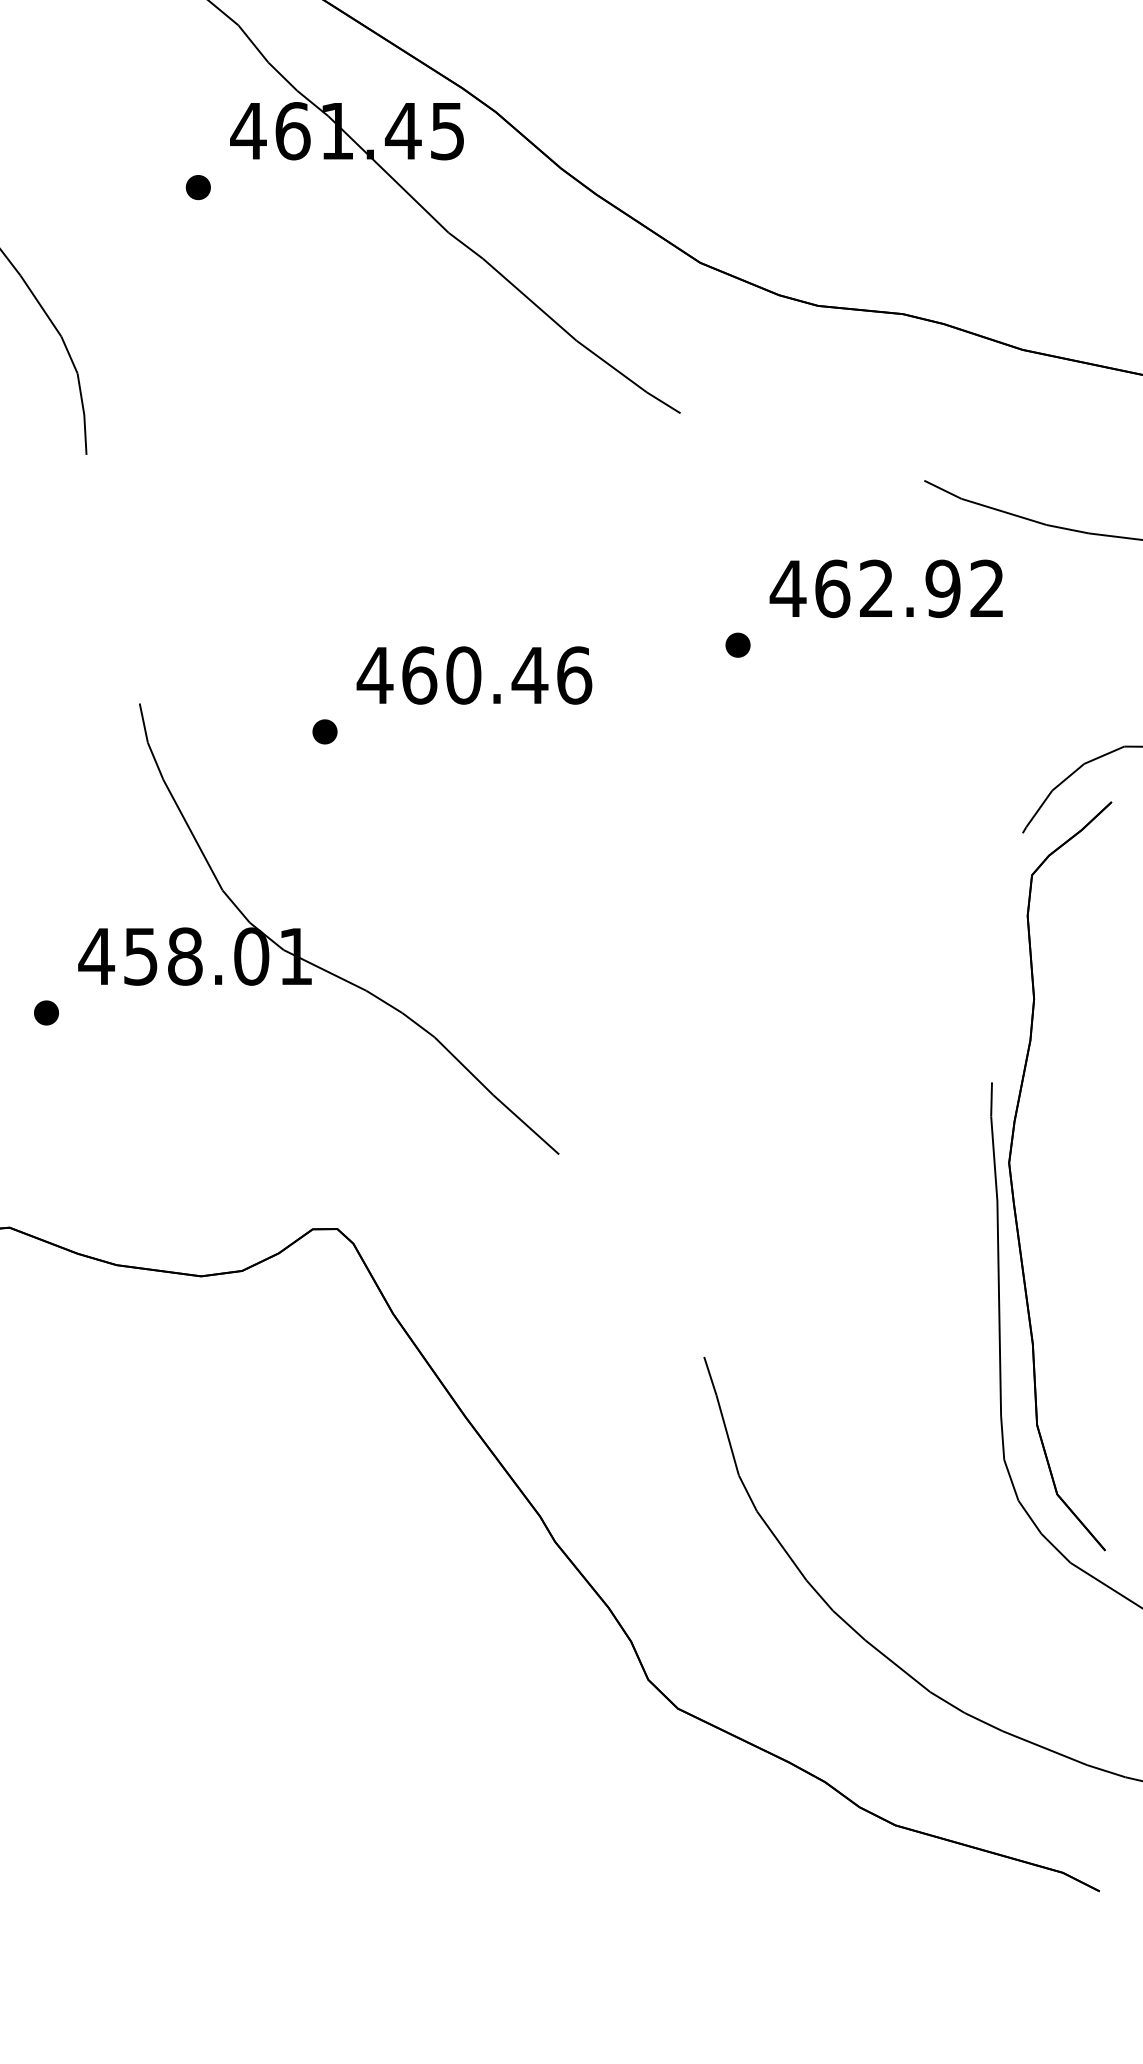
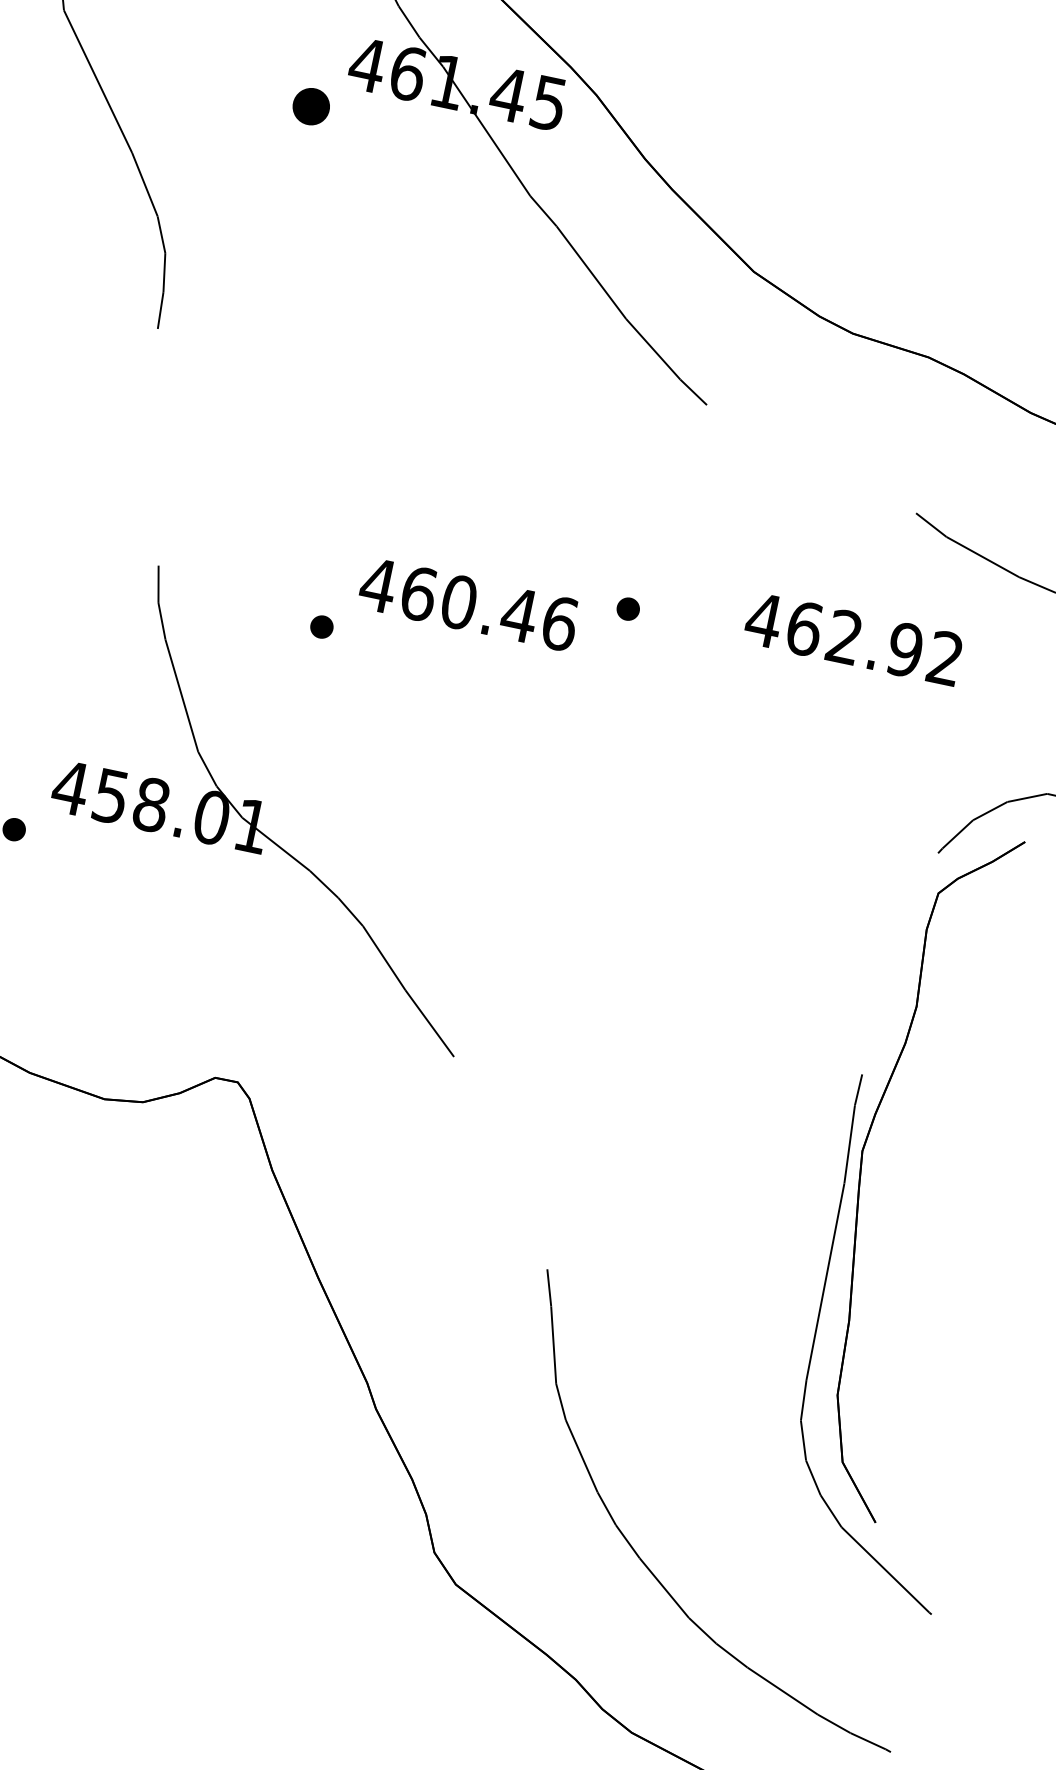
part: (197, 187) -> (310, 106), size x1.6
text: (885, 588) -> (852, 638), moved
part: (737, 644) -> (627, 608), moved

